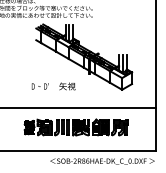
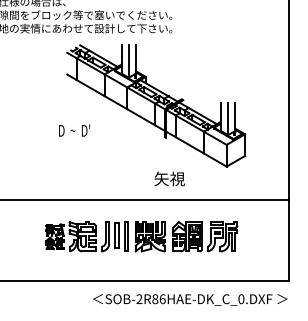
text: (39, 86) -> (73, 130), moved
text: (67, 86) -> (169, 179), moved

